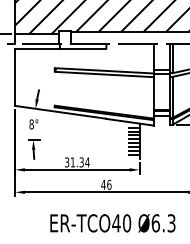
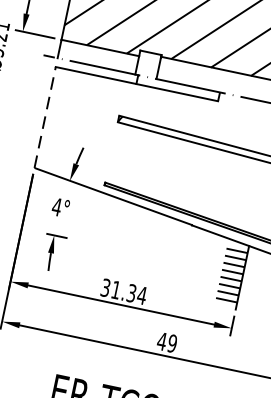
line: (15, 77) -> (45, 117), solid -> dashed
text: (31, 124) -> (56, 207), 8° -> 4°
text: (109, 184) -> (172, 343), 46 -> 49

